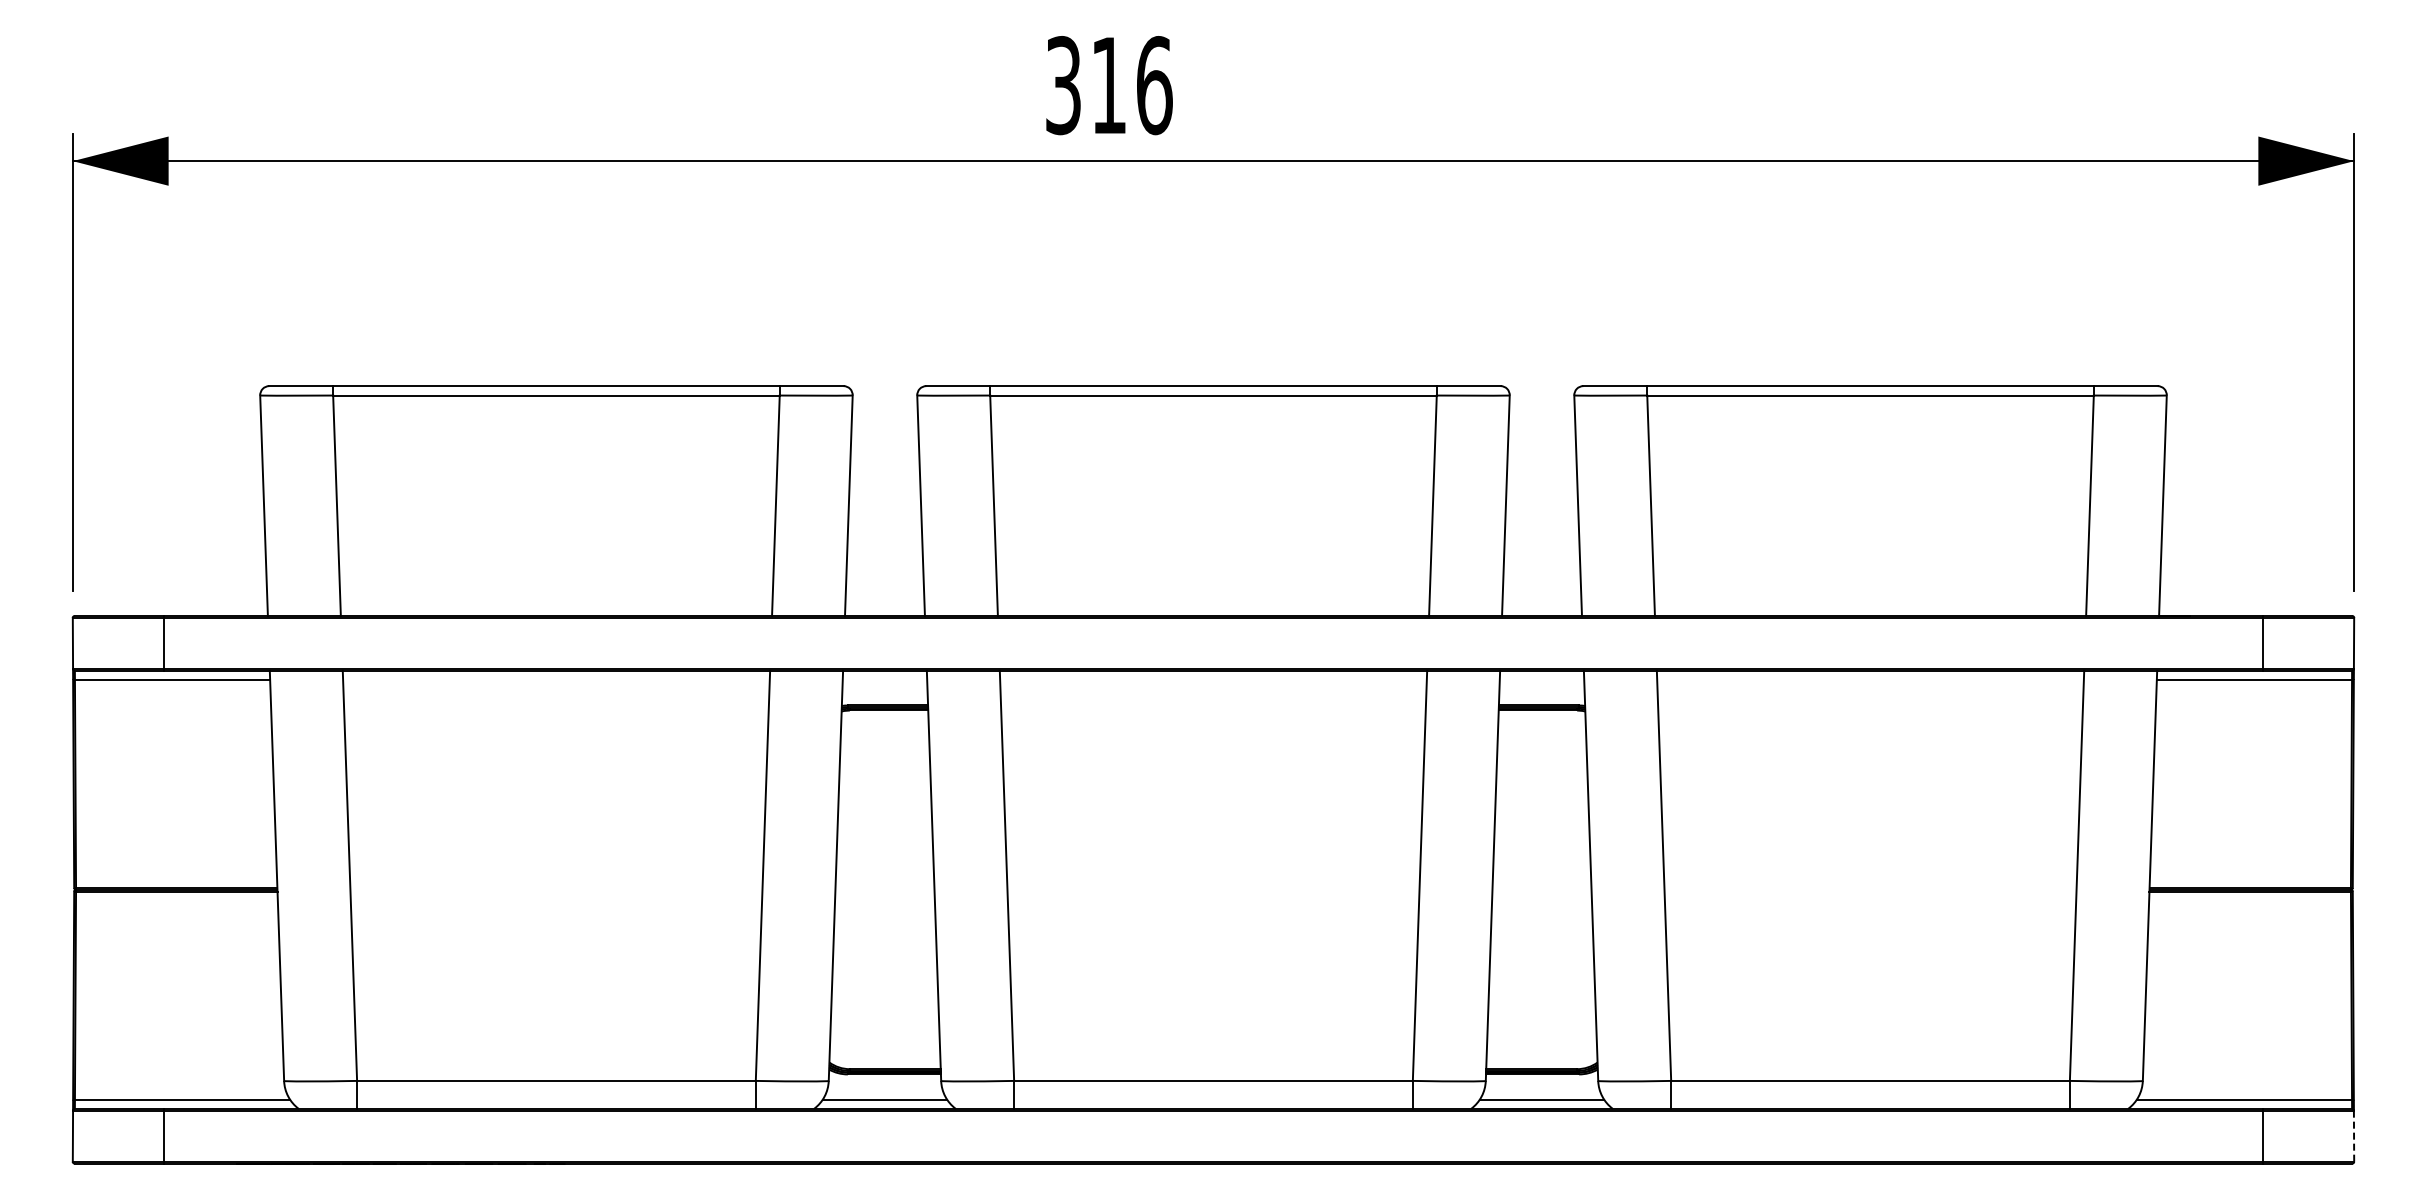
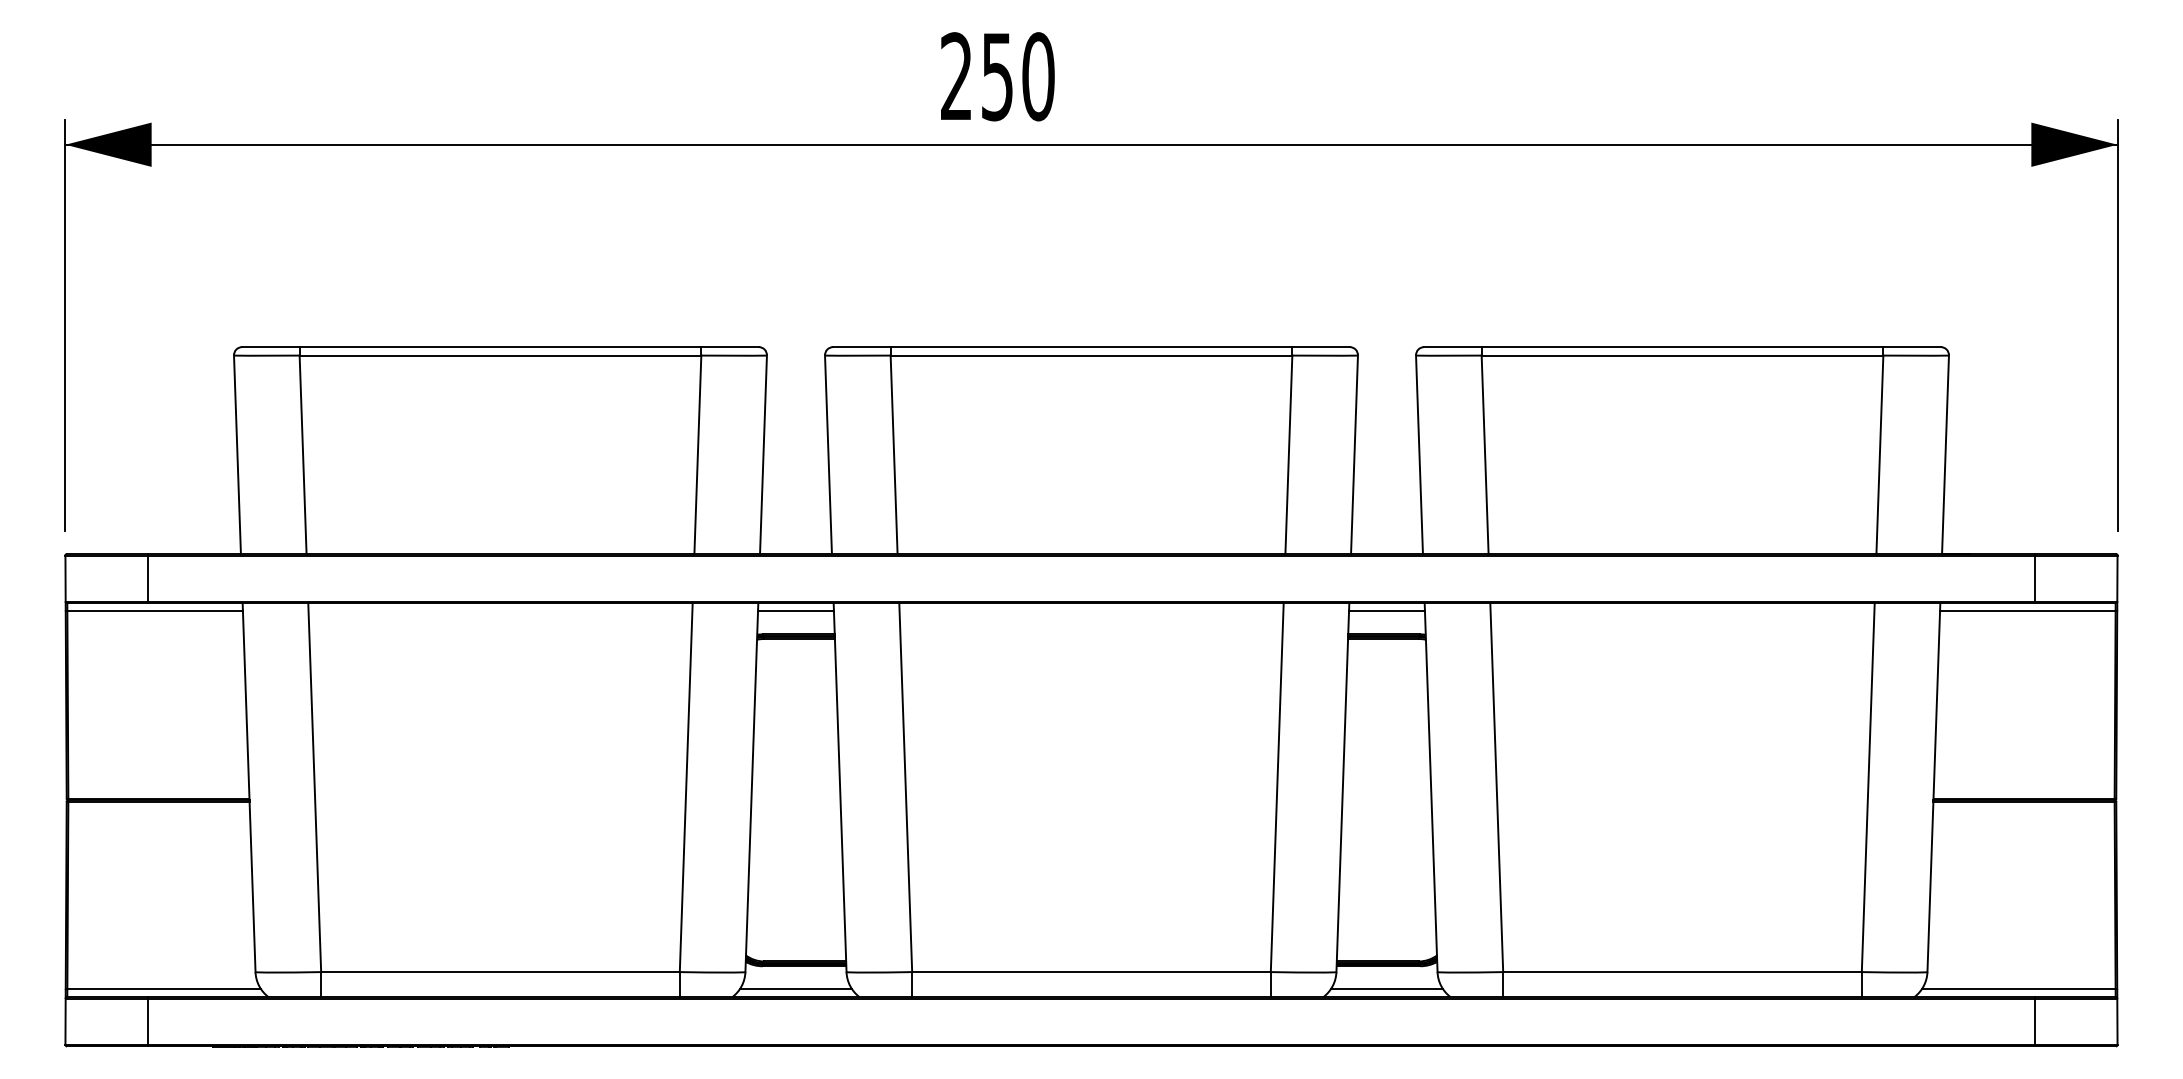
text: (1109, 85) -> (997, 76), 316 -> 250
line: (884, 679) -> (795, 611), added
line: (1541, 679) -> (1386, 611), added
line: (2354, 1136) -> (2117, 1022), dashed -> solid

